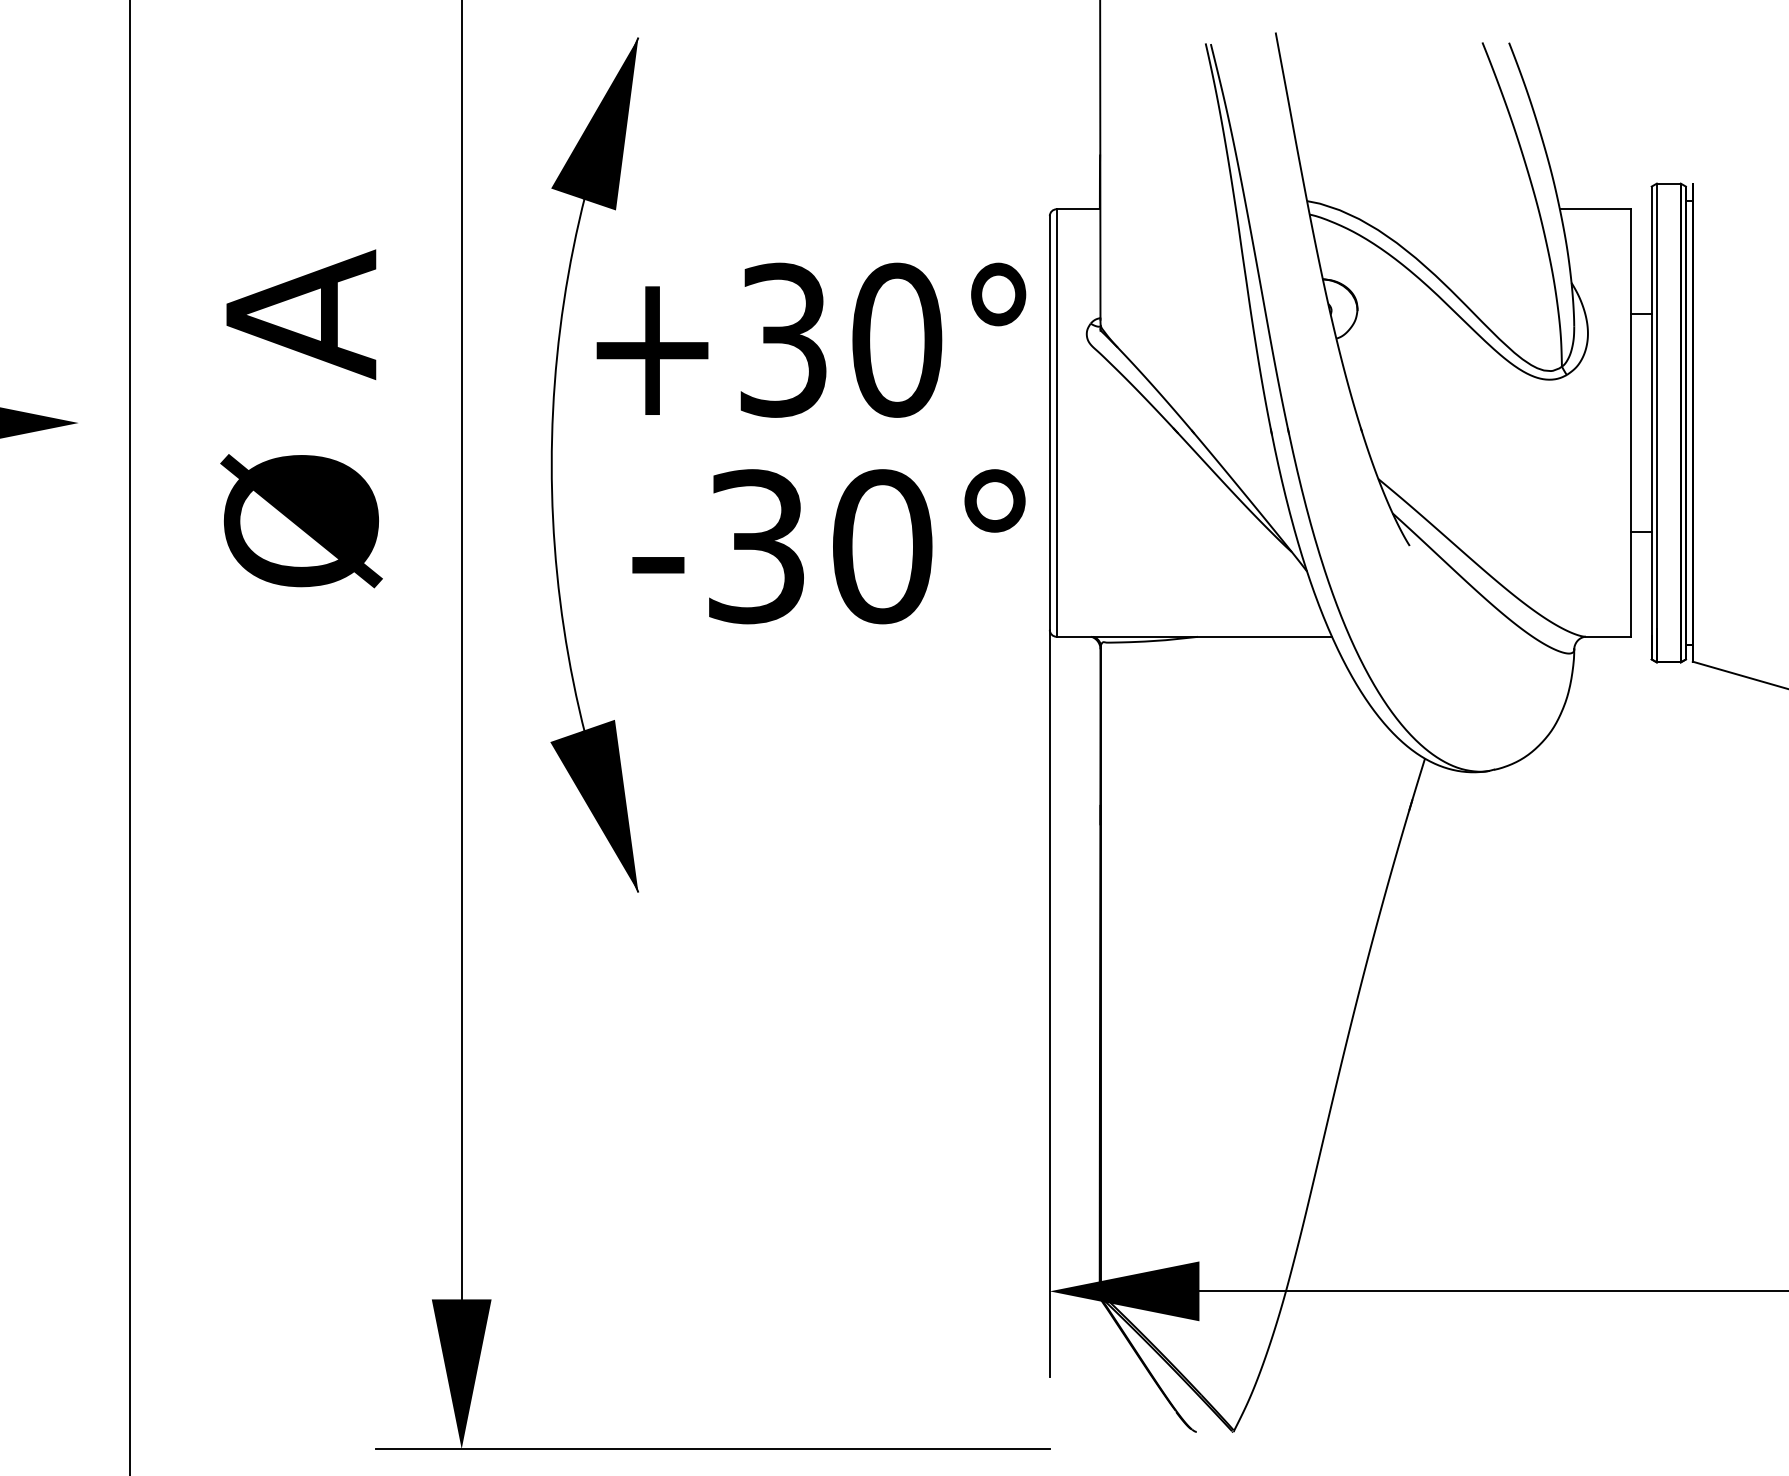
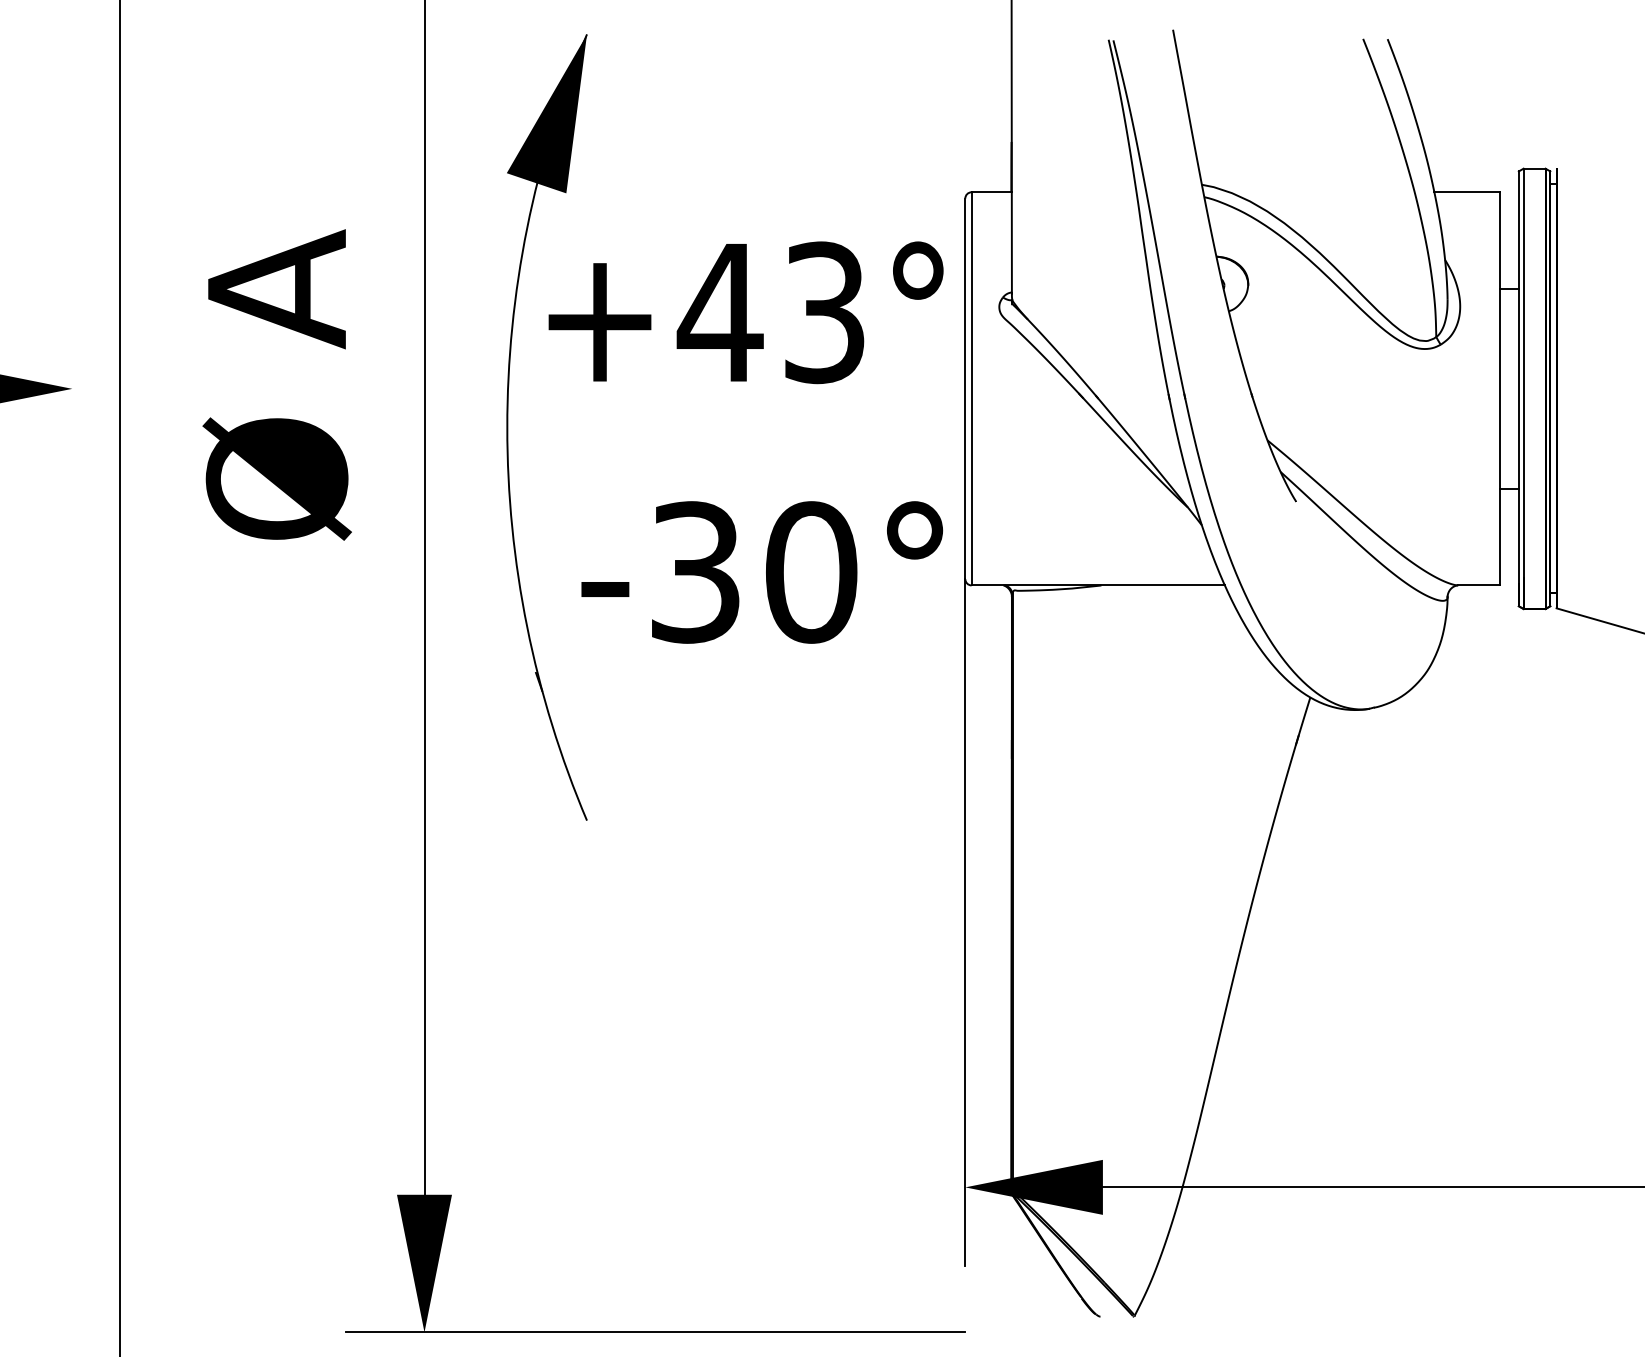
text: (839, 339) -> (771, 312), +30° -> +43°
text: (828, 546) -> (761, 572), moved
fill: (594, 805) -> (546, 740), removed

